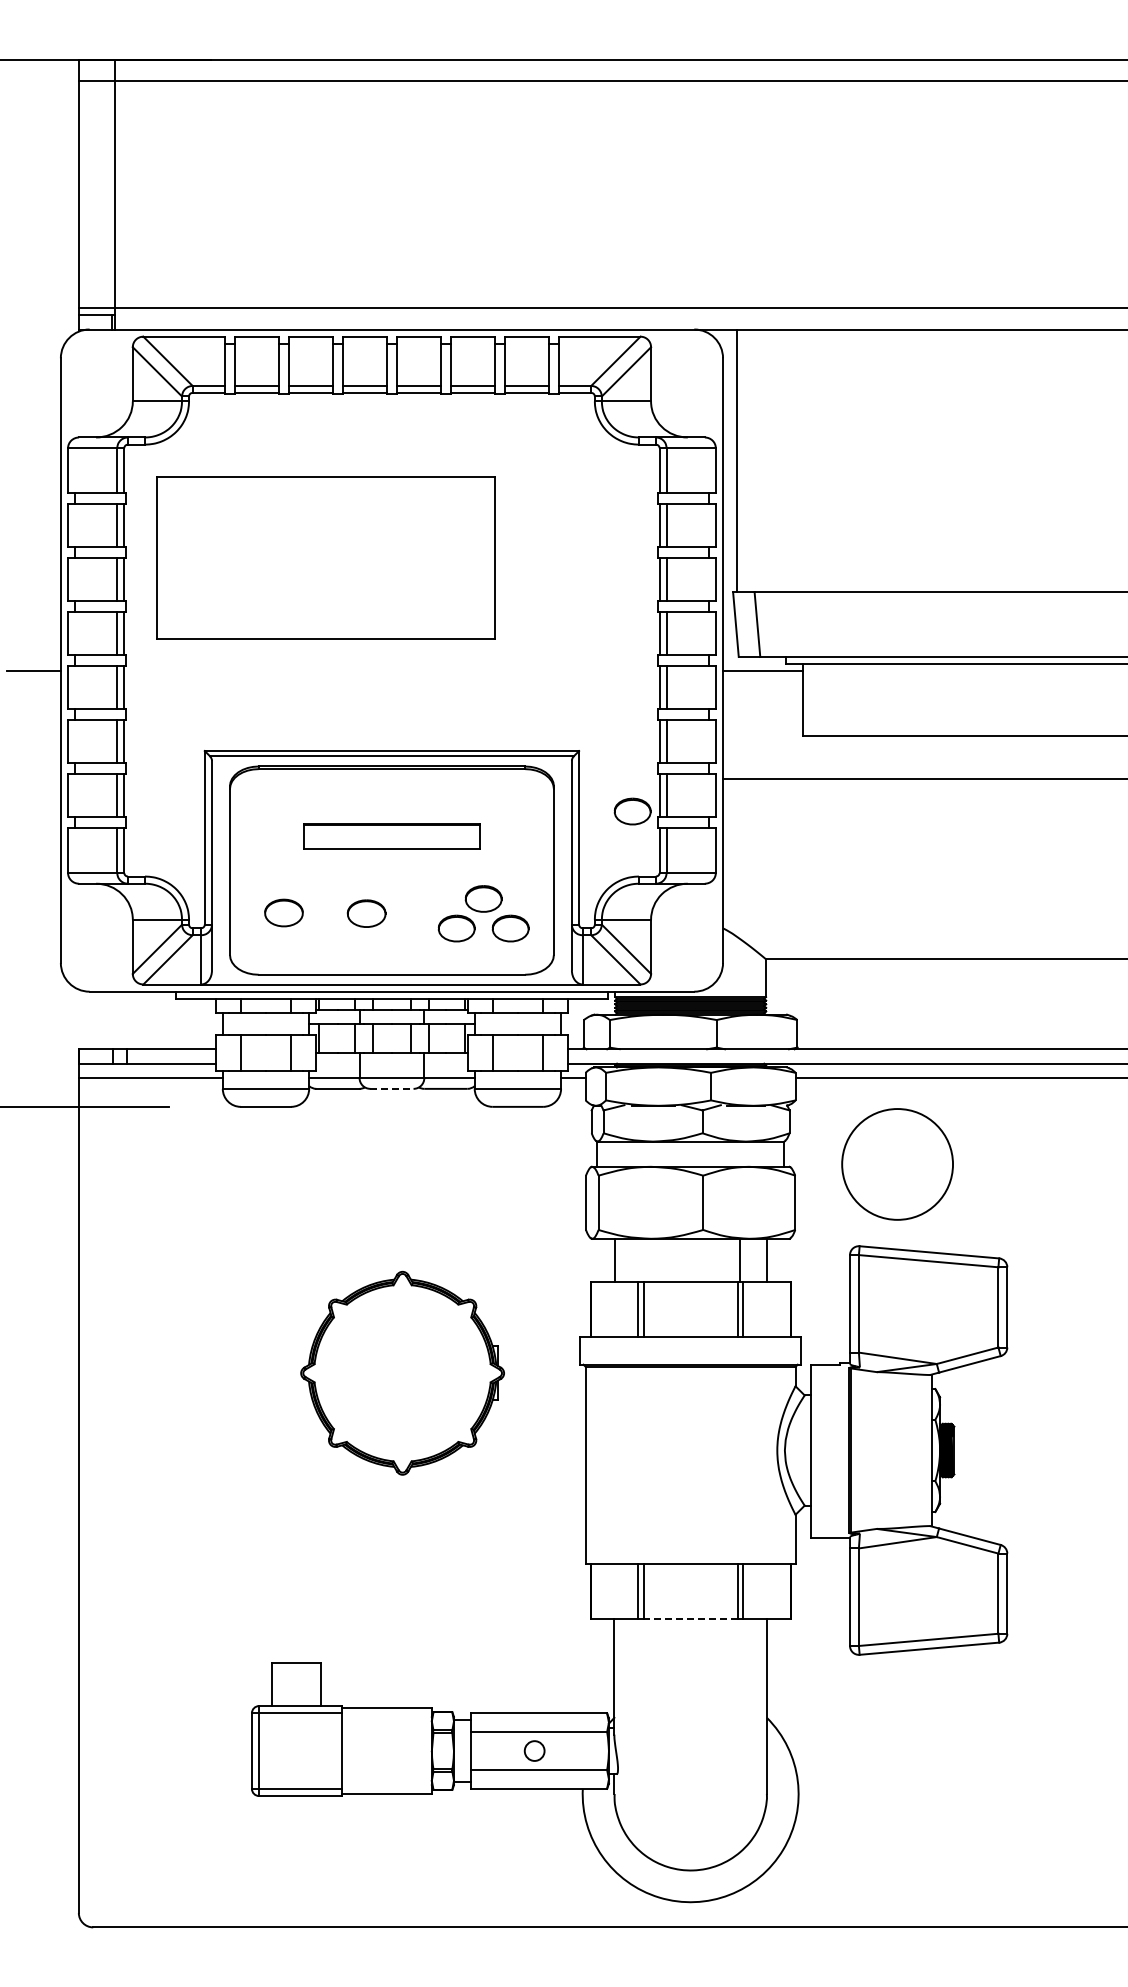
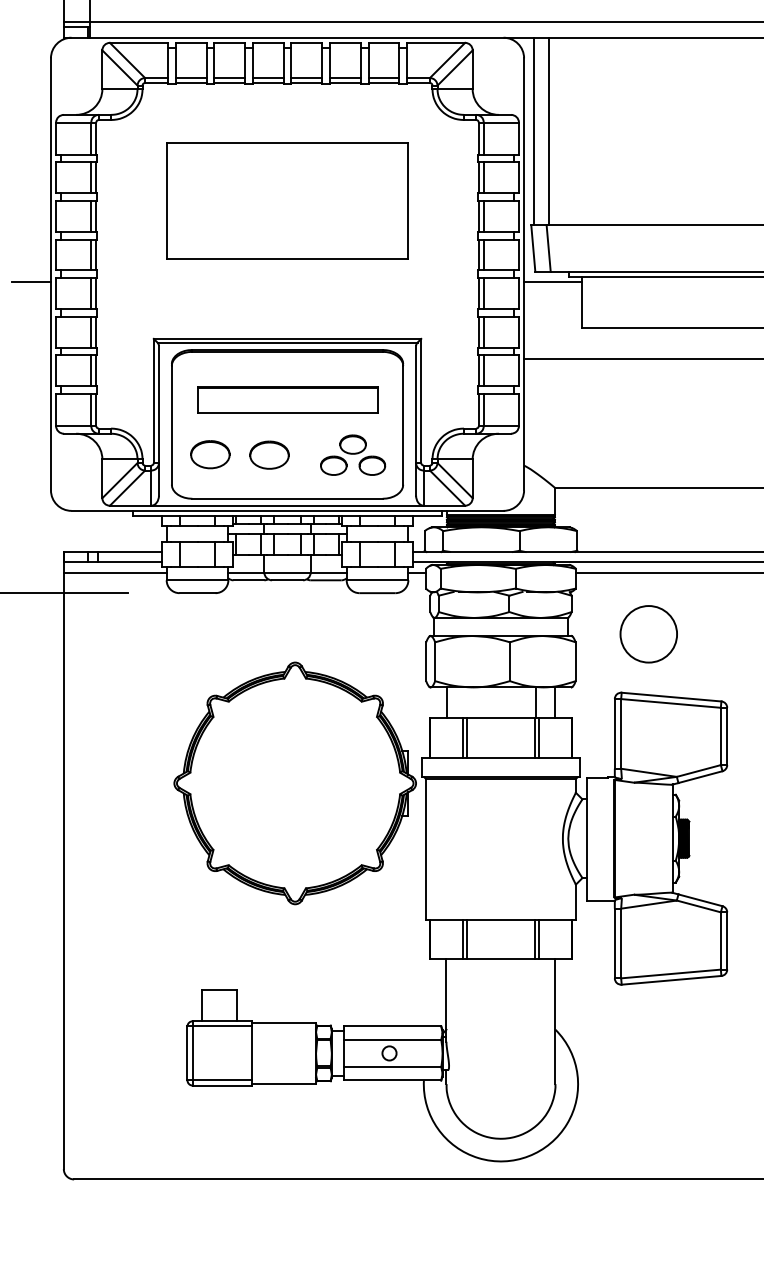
line: (758, 460) -> (549, 131), added
part: (325, 557) -> (287, 200), moved
part: (632, 811) -> (459, 382), removed
part: (391, 835) -> (287, 399), size x1.43
part: (283, 912) -> (210, 454), size x1.43
part: (366, 913) -> (269, 455), size x1.43
line: (391, 1088) -> (287, 580), dashed -> solid
circle: (897, 1164) -> (648, 634), size x0.71
part: (402, 1373) -> (295, 783), size x1.67
line: (690, 1619) -> (500, 959), dashed -> solid

